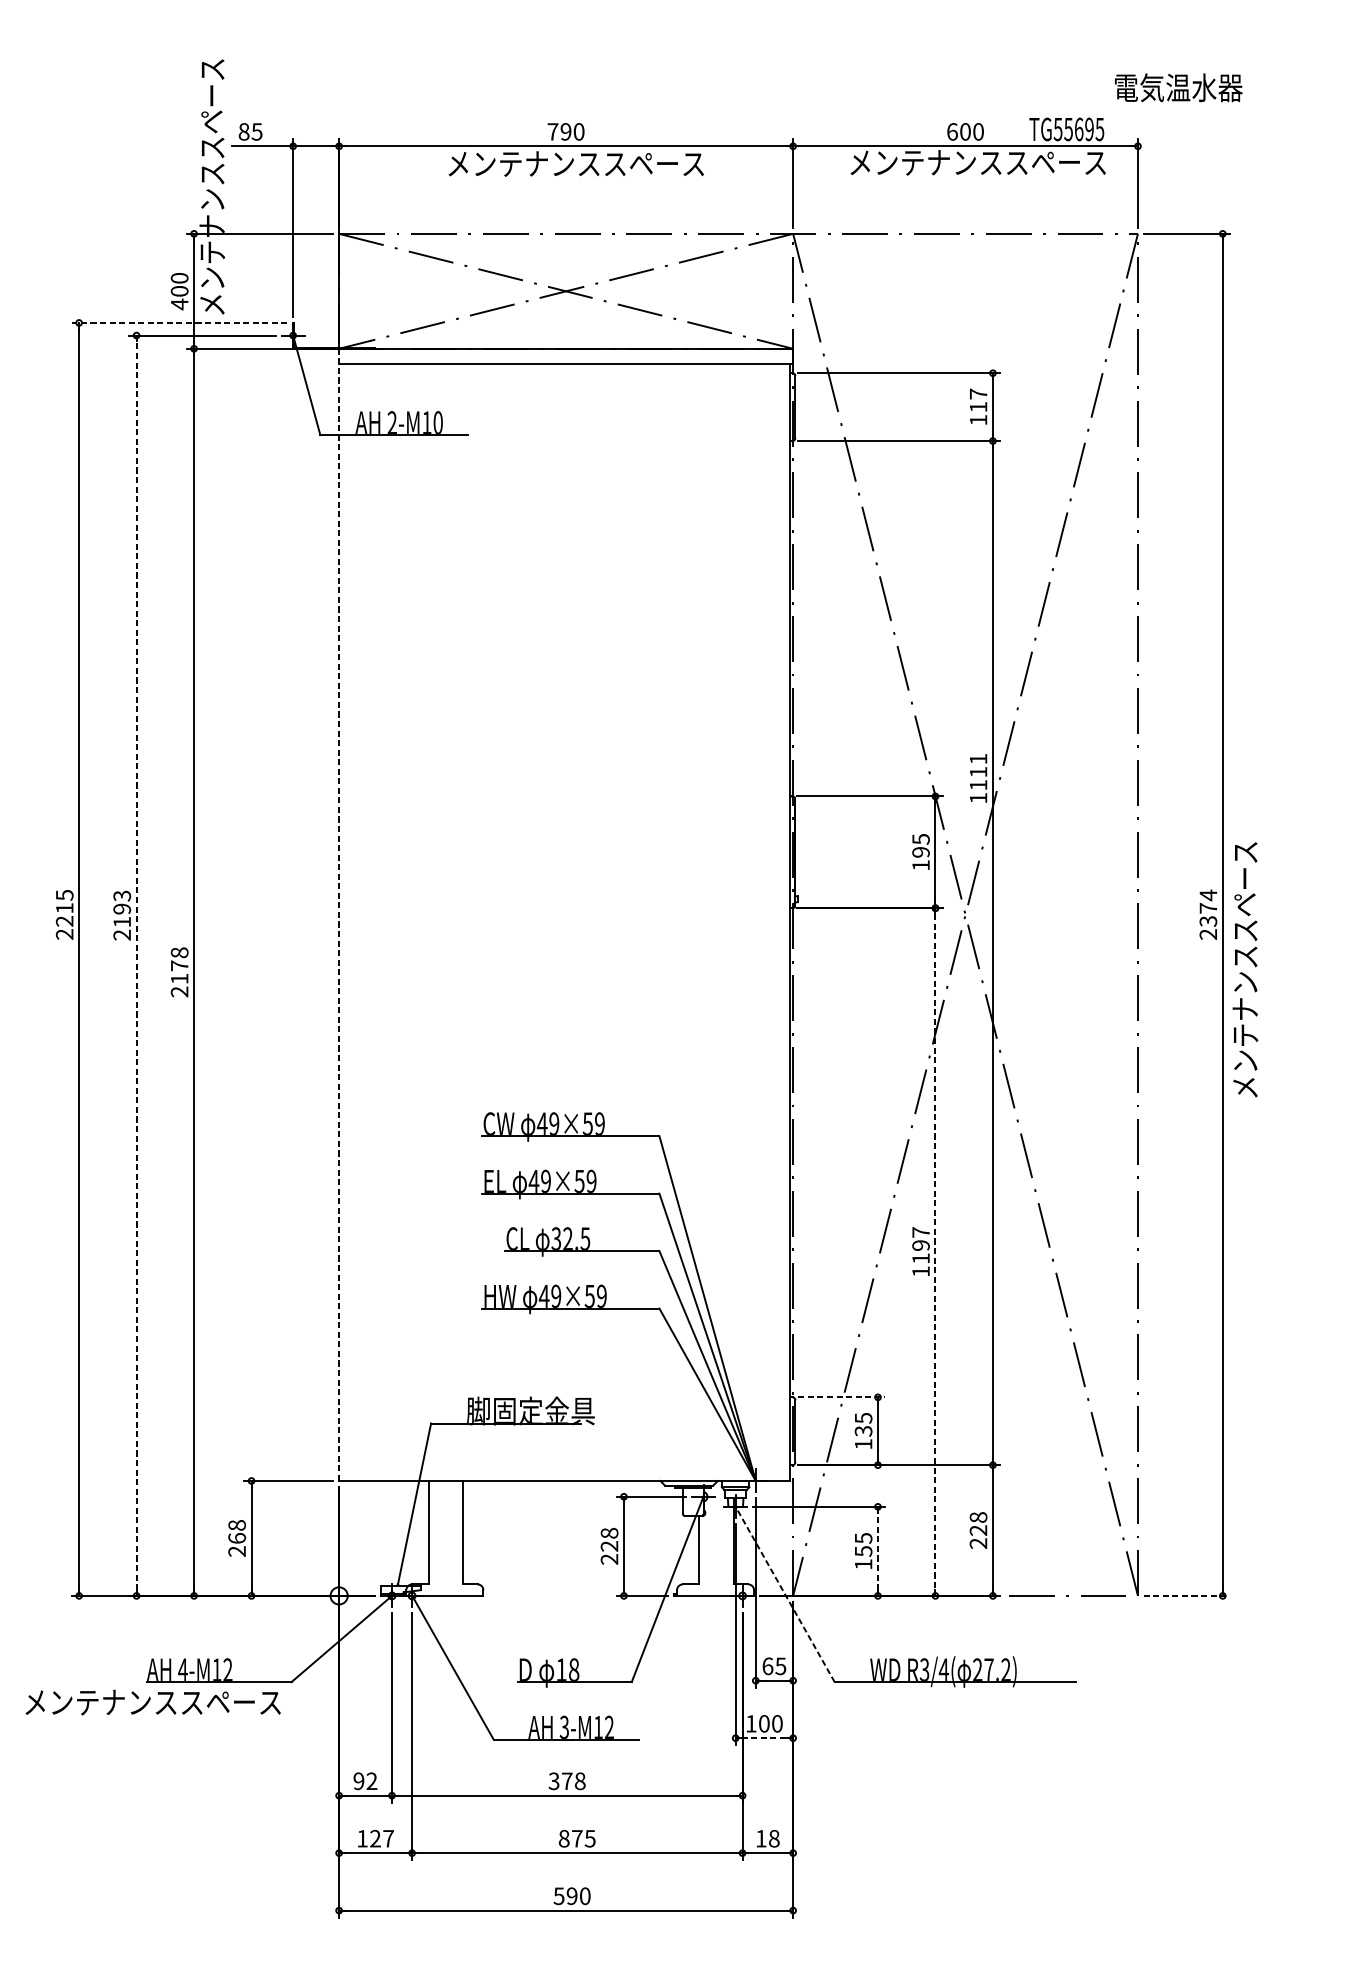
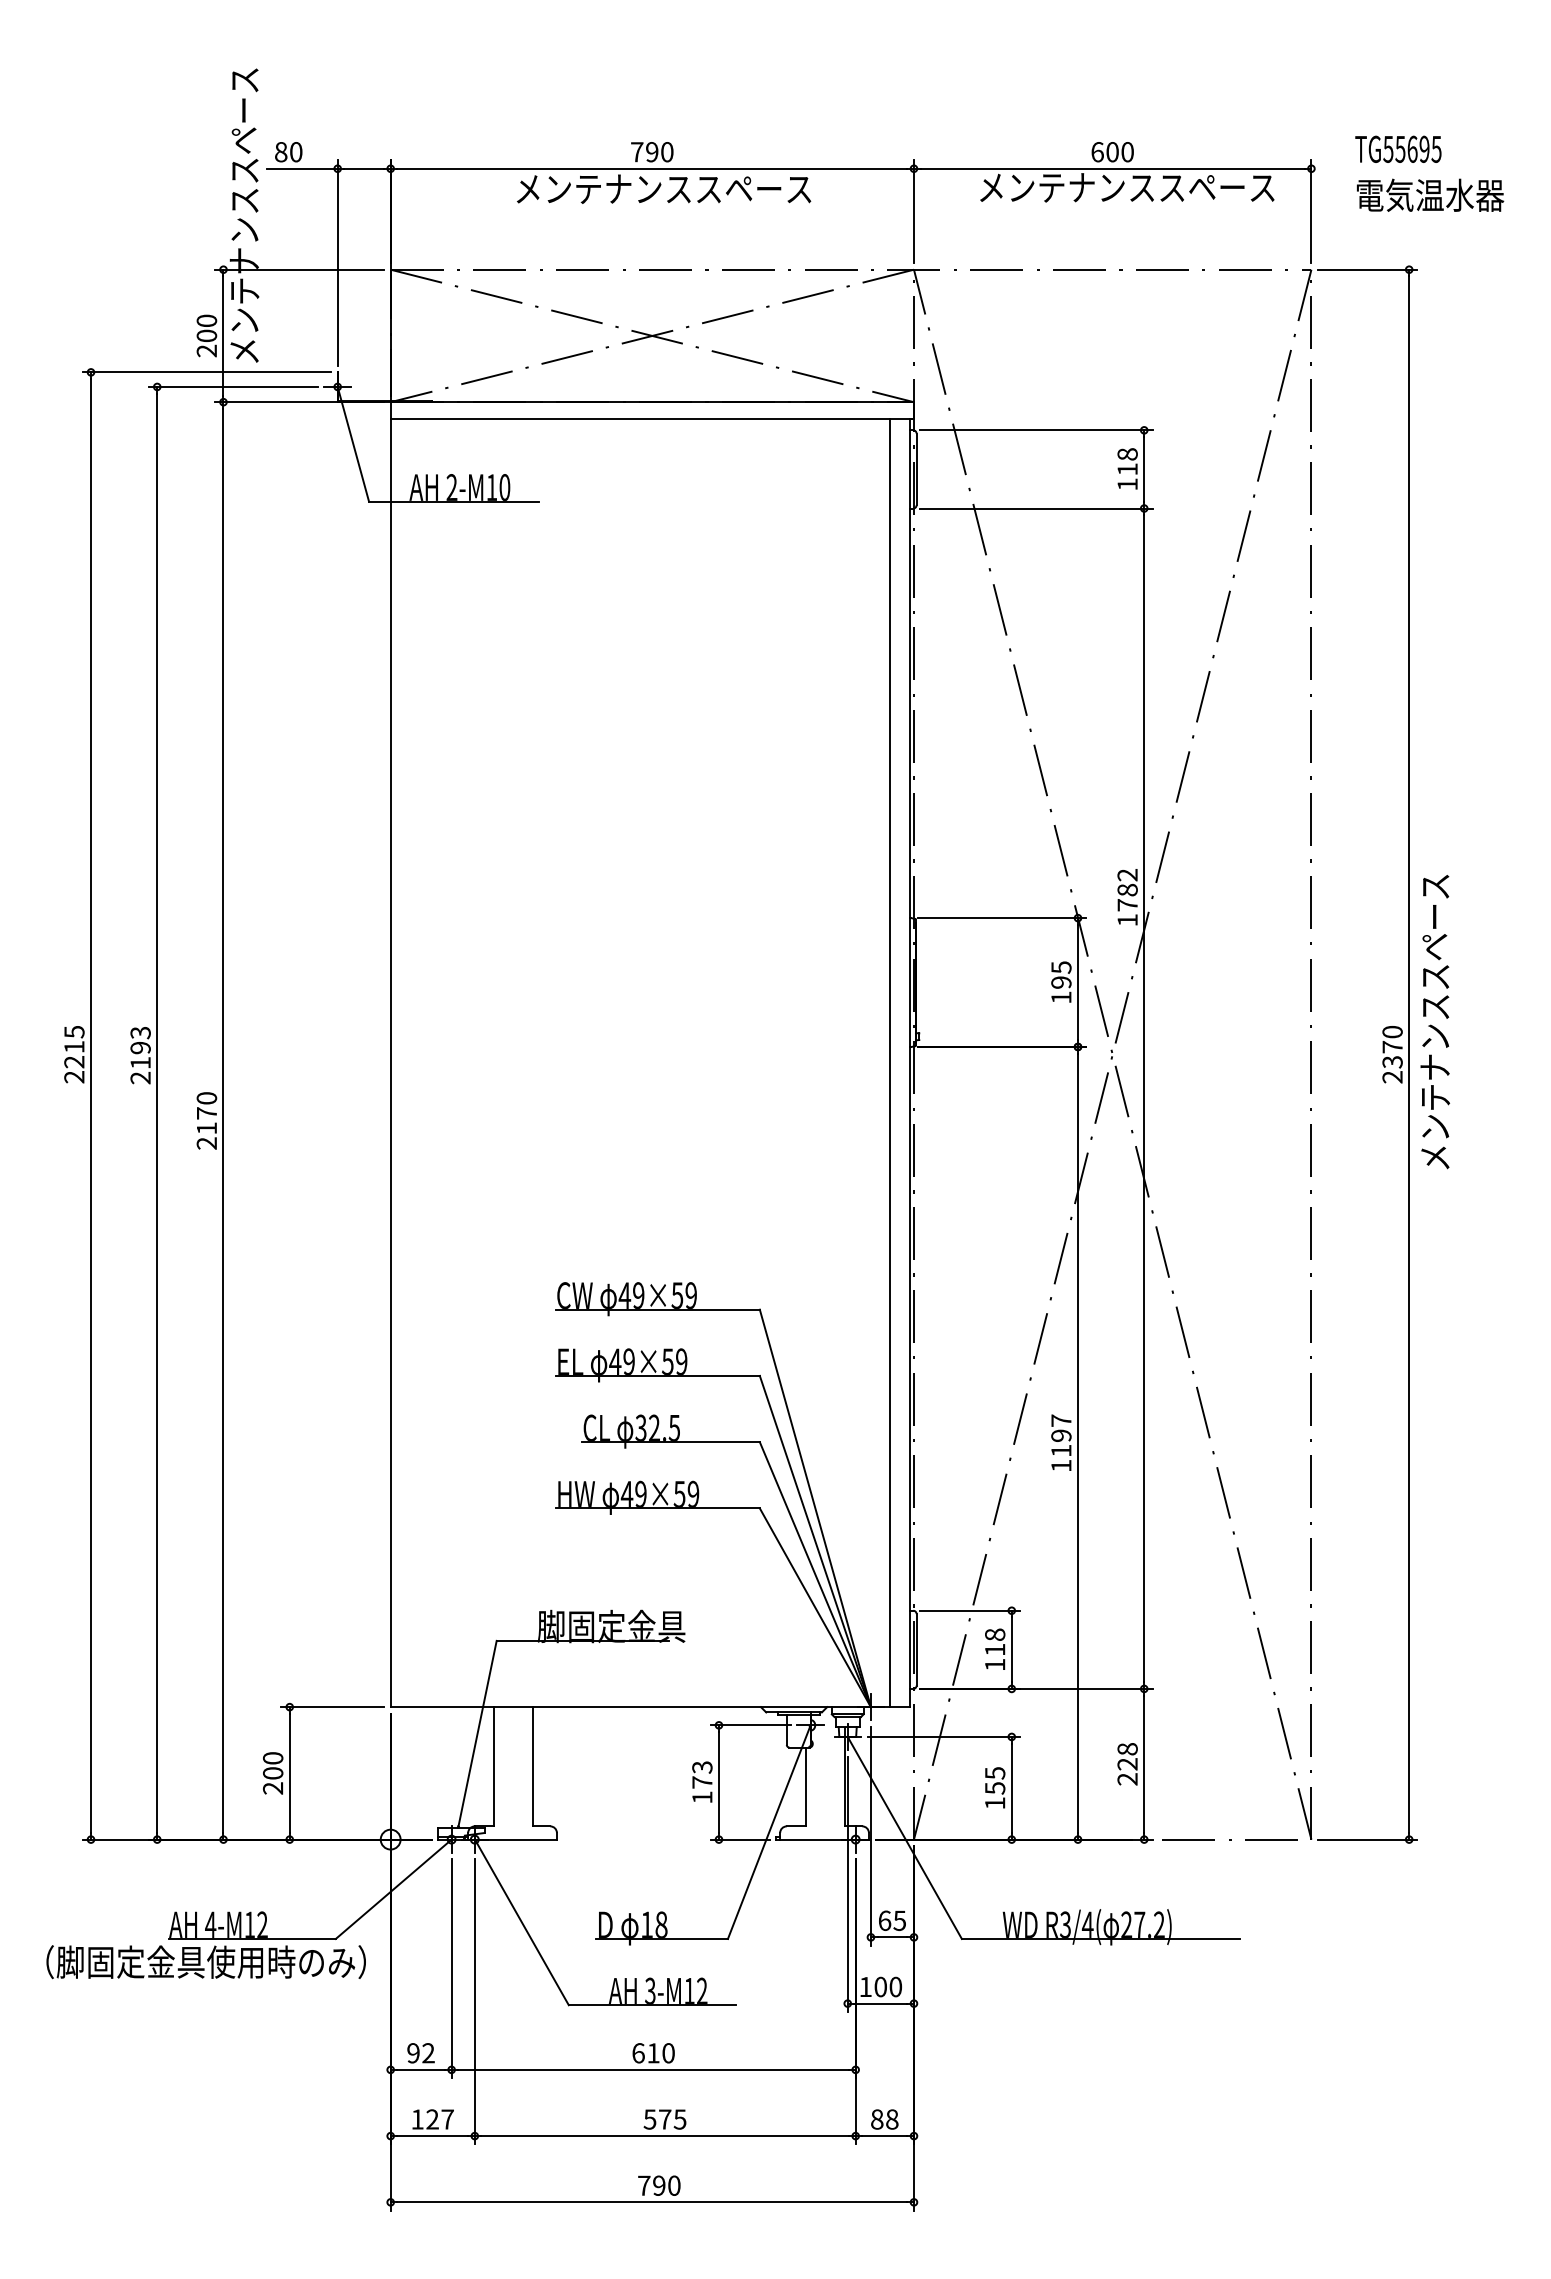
text: (1178, 87) -> (1430, 194), moved
text: (1066, 128) -> (1398, 148), moved
text: (256, 132) -> (295, 152), 85 -> 80
text: (179, 303) -> (206, 350), 400 -> 200
line: (179, 323) -> (206, 372), dashed -> solid
text: (978, 394) -> (1127, 454), 117 -> 118
text: (978, 772) -> (1127, 890), 1111 -> 1782
text: (1208, 894) -> (1392, 1031), 2374 -> 2370
line: (338, 915) -> (390, 1055), dashed -> solid
line: (772, 922) -> (890, 1063), added
text: (179, 952) -> (206, 1098), 2178 -> 2170
line: (136, 965) -> (157, 1113), dashed -> solid
text: (1244, 970) -> (1434, 1022), moved
line: (935, 1252) -> (1077, 1443), dashed -> solid
line: (842, 1397) -> (970, 1610), dashed -> solid
text: (863, 1424) -> (995, 1642), 135 -> 118
text: (237, 1531) -> (273, 1765), 268 -> 200
text: (609, 1546) -> (702, 1782), 228 -> 173
line: (877, 1551) -> (1011, 1788), dashed -> solid
line: (784, 1594) -> (904, 1837), dashed -> solid
line: (1186, 1595) -> (1367, 1839), dashed -> solid
text: (171, 1702) -> (197, 1962), メンテナンススペース -> （脚固定金具使用時のみ）
line: (764, 1738) -> (881, 2003), dashed -> solid
text: (567, 1781) -> (653, 2053), 378 -> 610
text: (563, 1838) -> (649, 2119), 875 -> 575
text: (761, 1838) -> (877, 2119), 18 -> 88
text: (558, 1896) -> (643, 2185), 590 -> 790

